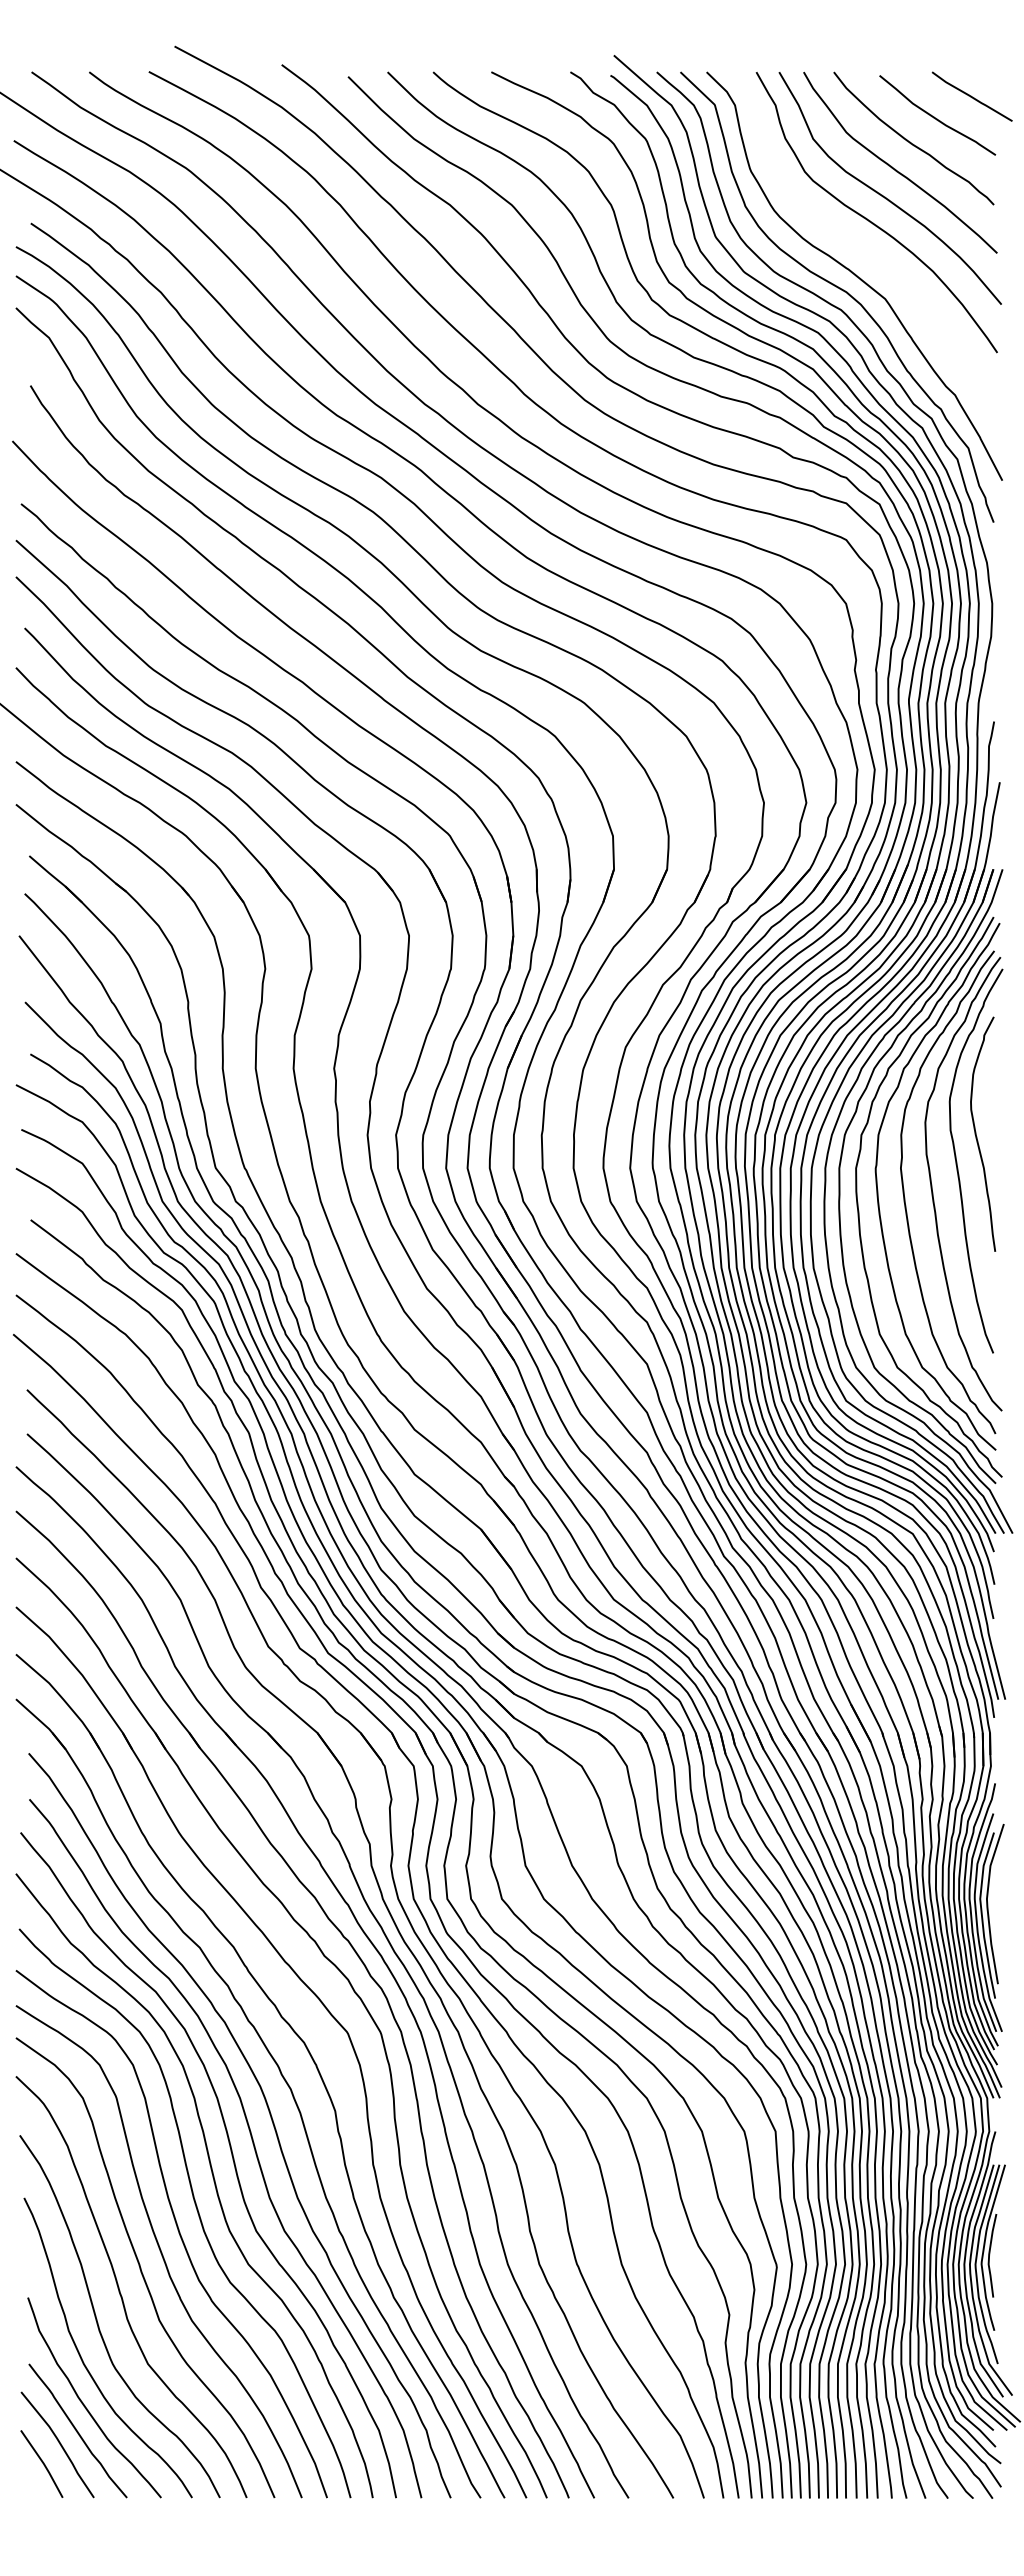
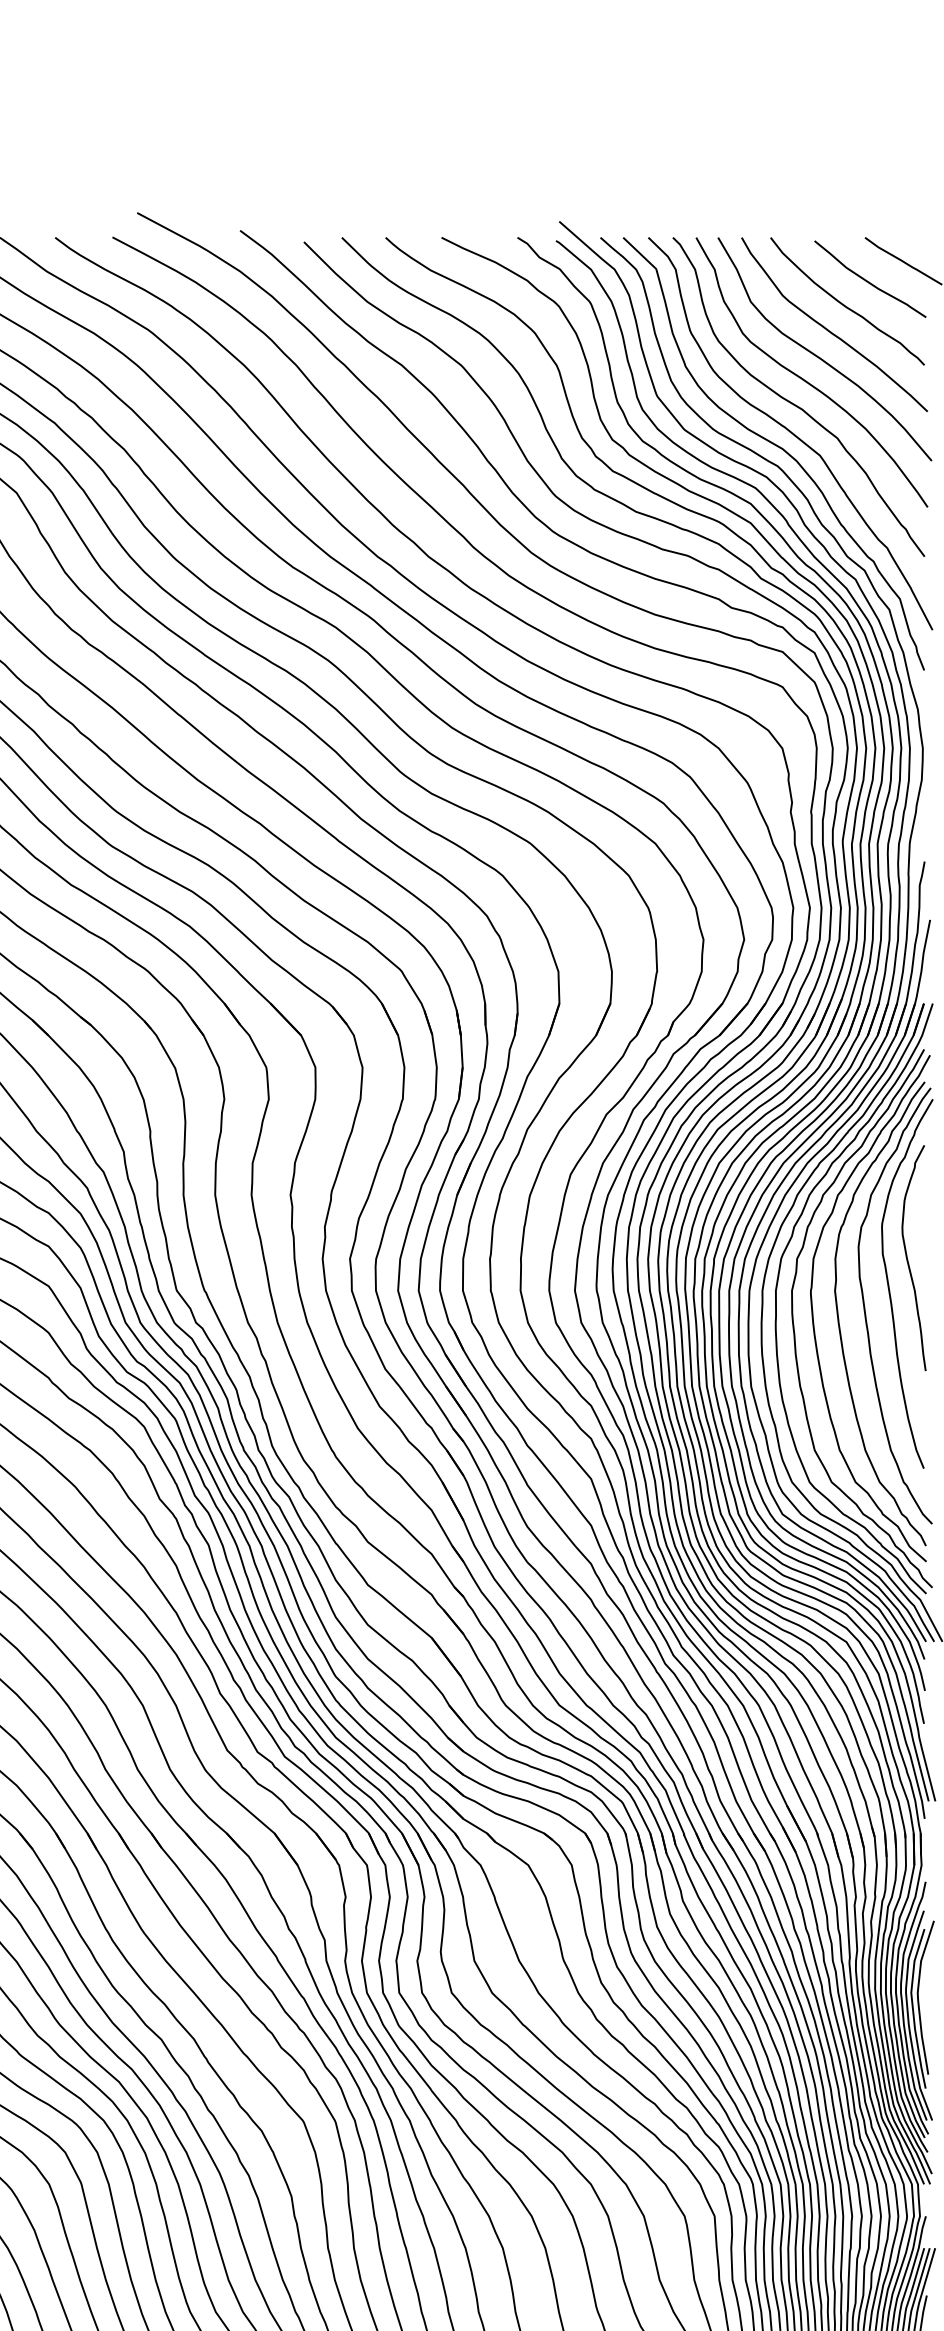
curve: (856, 243) -> (792, 402), added

